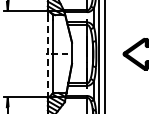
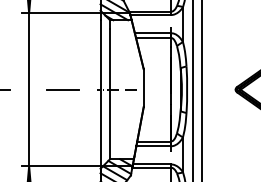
line: (26, 53) -> (62, 88), added
line: (7, 54) -> (28, 90), added
line: (47, 56) -> (99, 93), dashed -> solid

